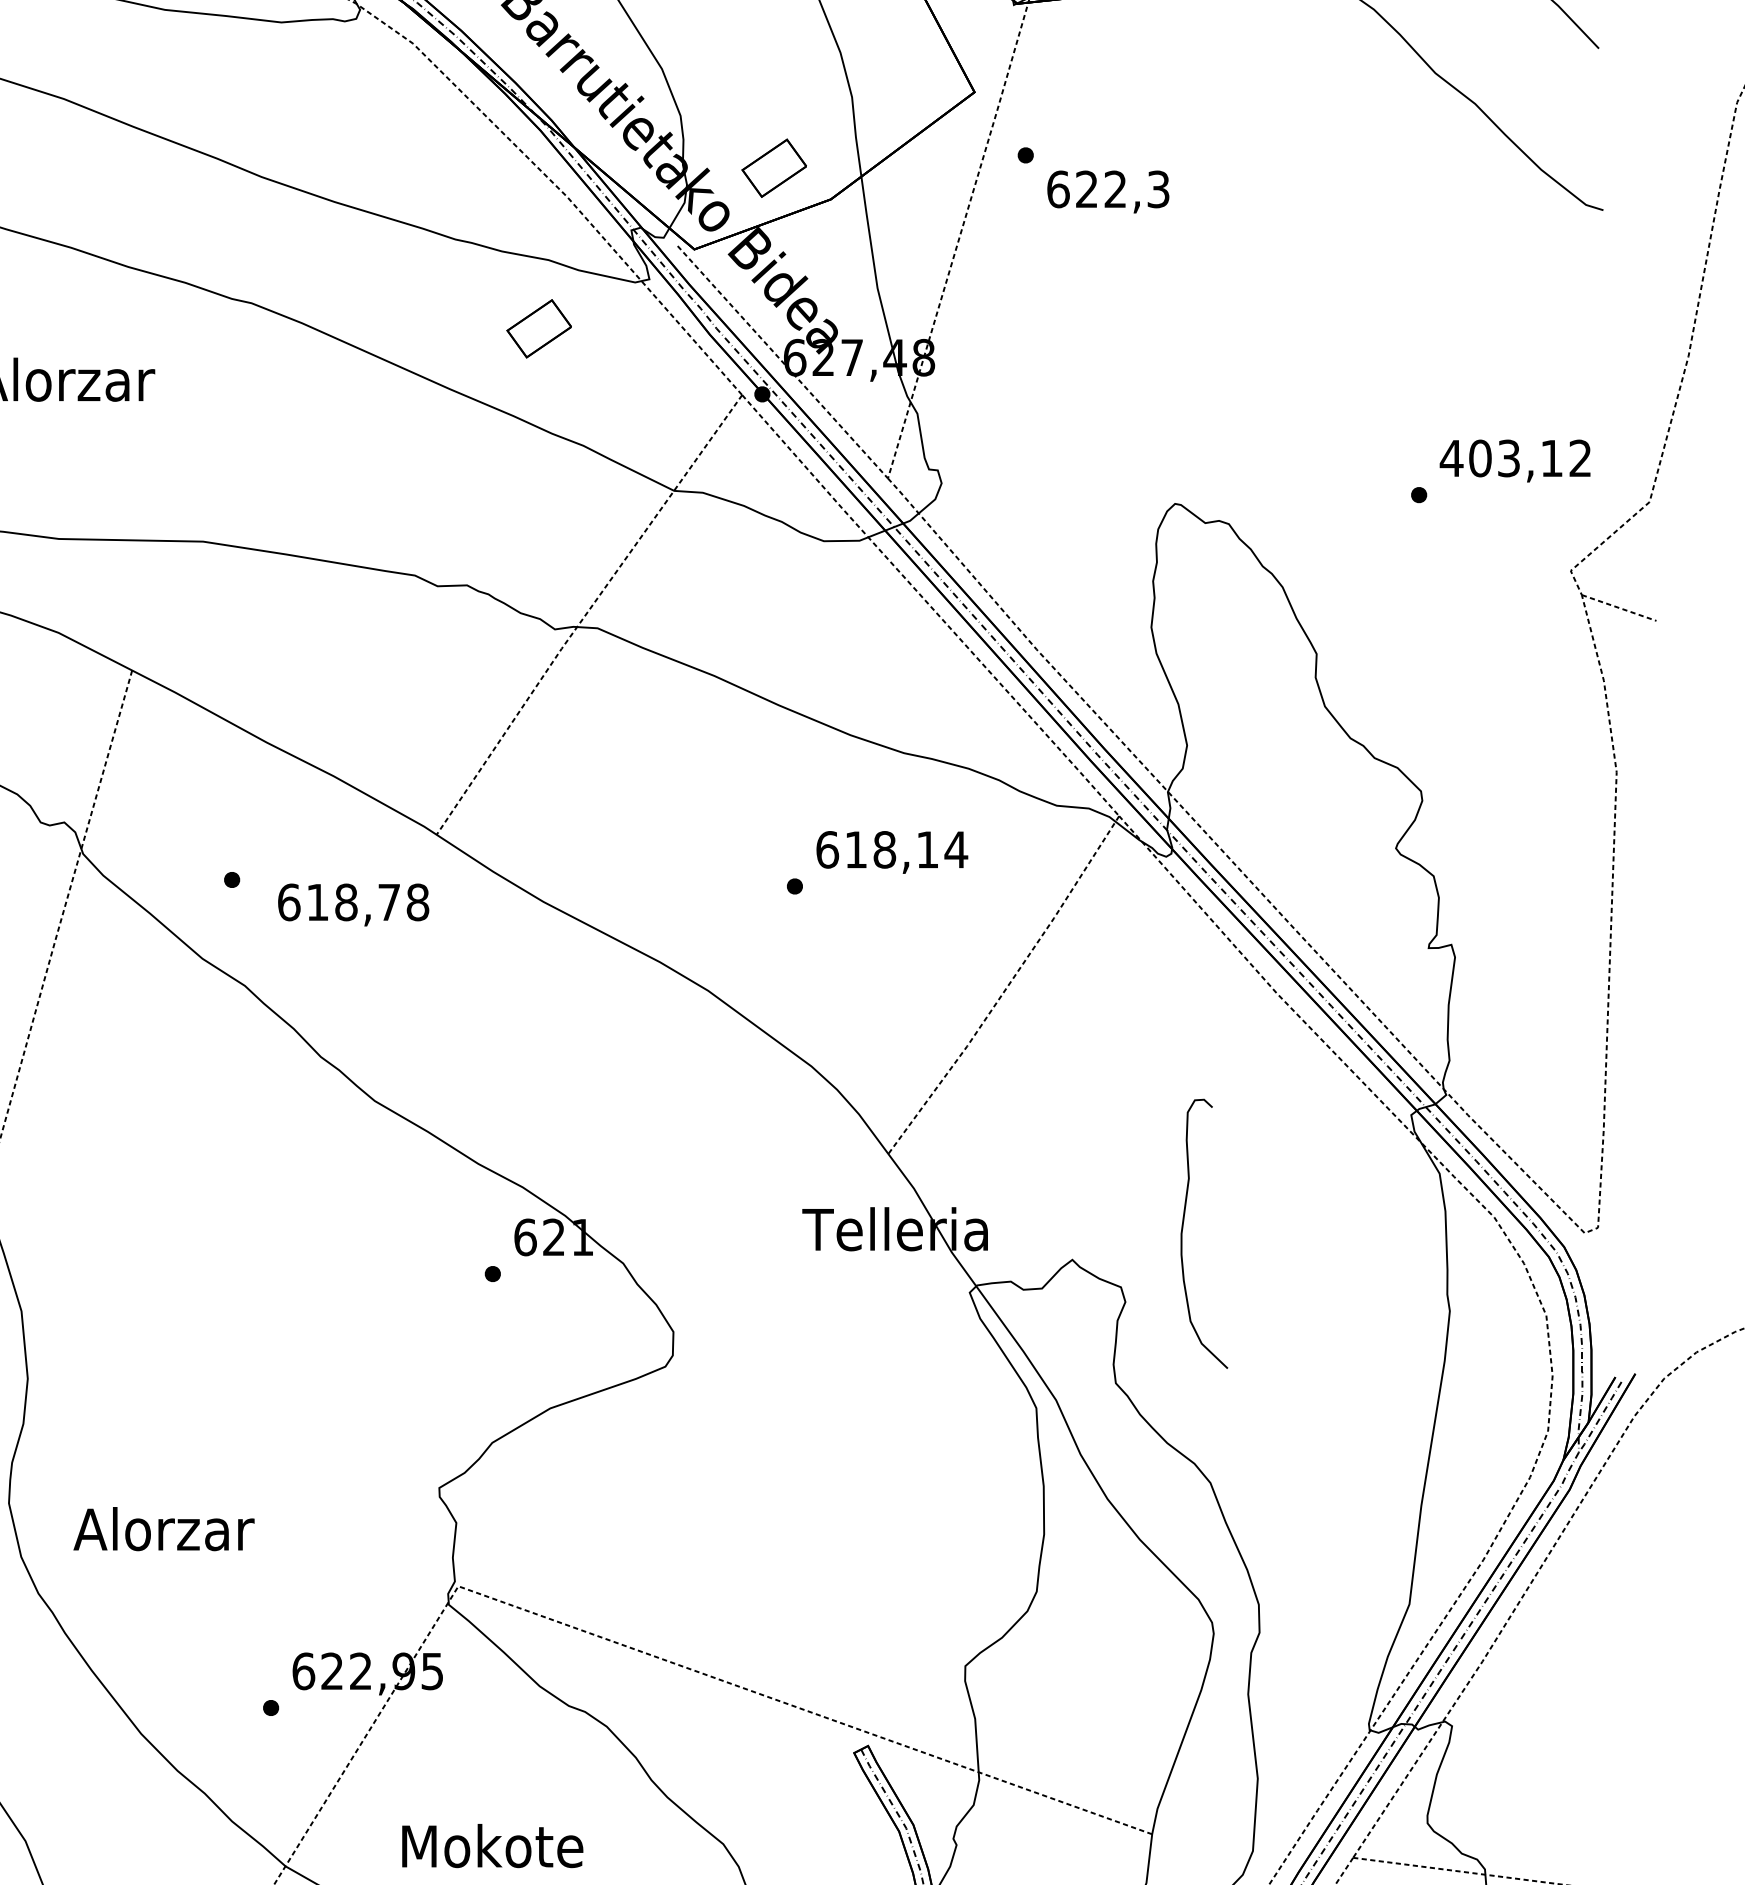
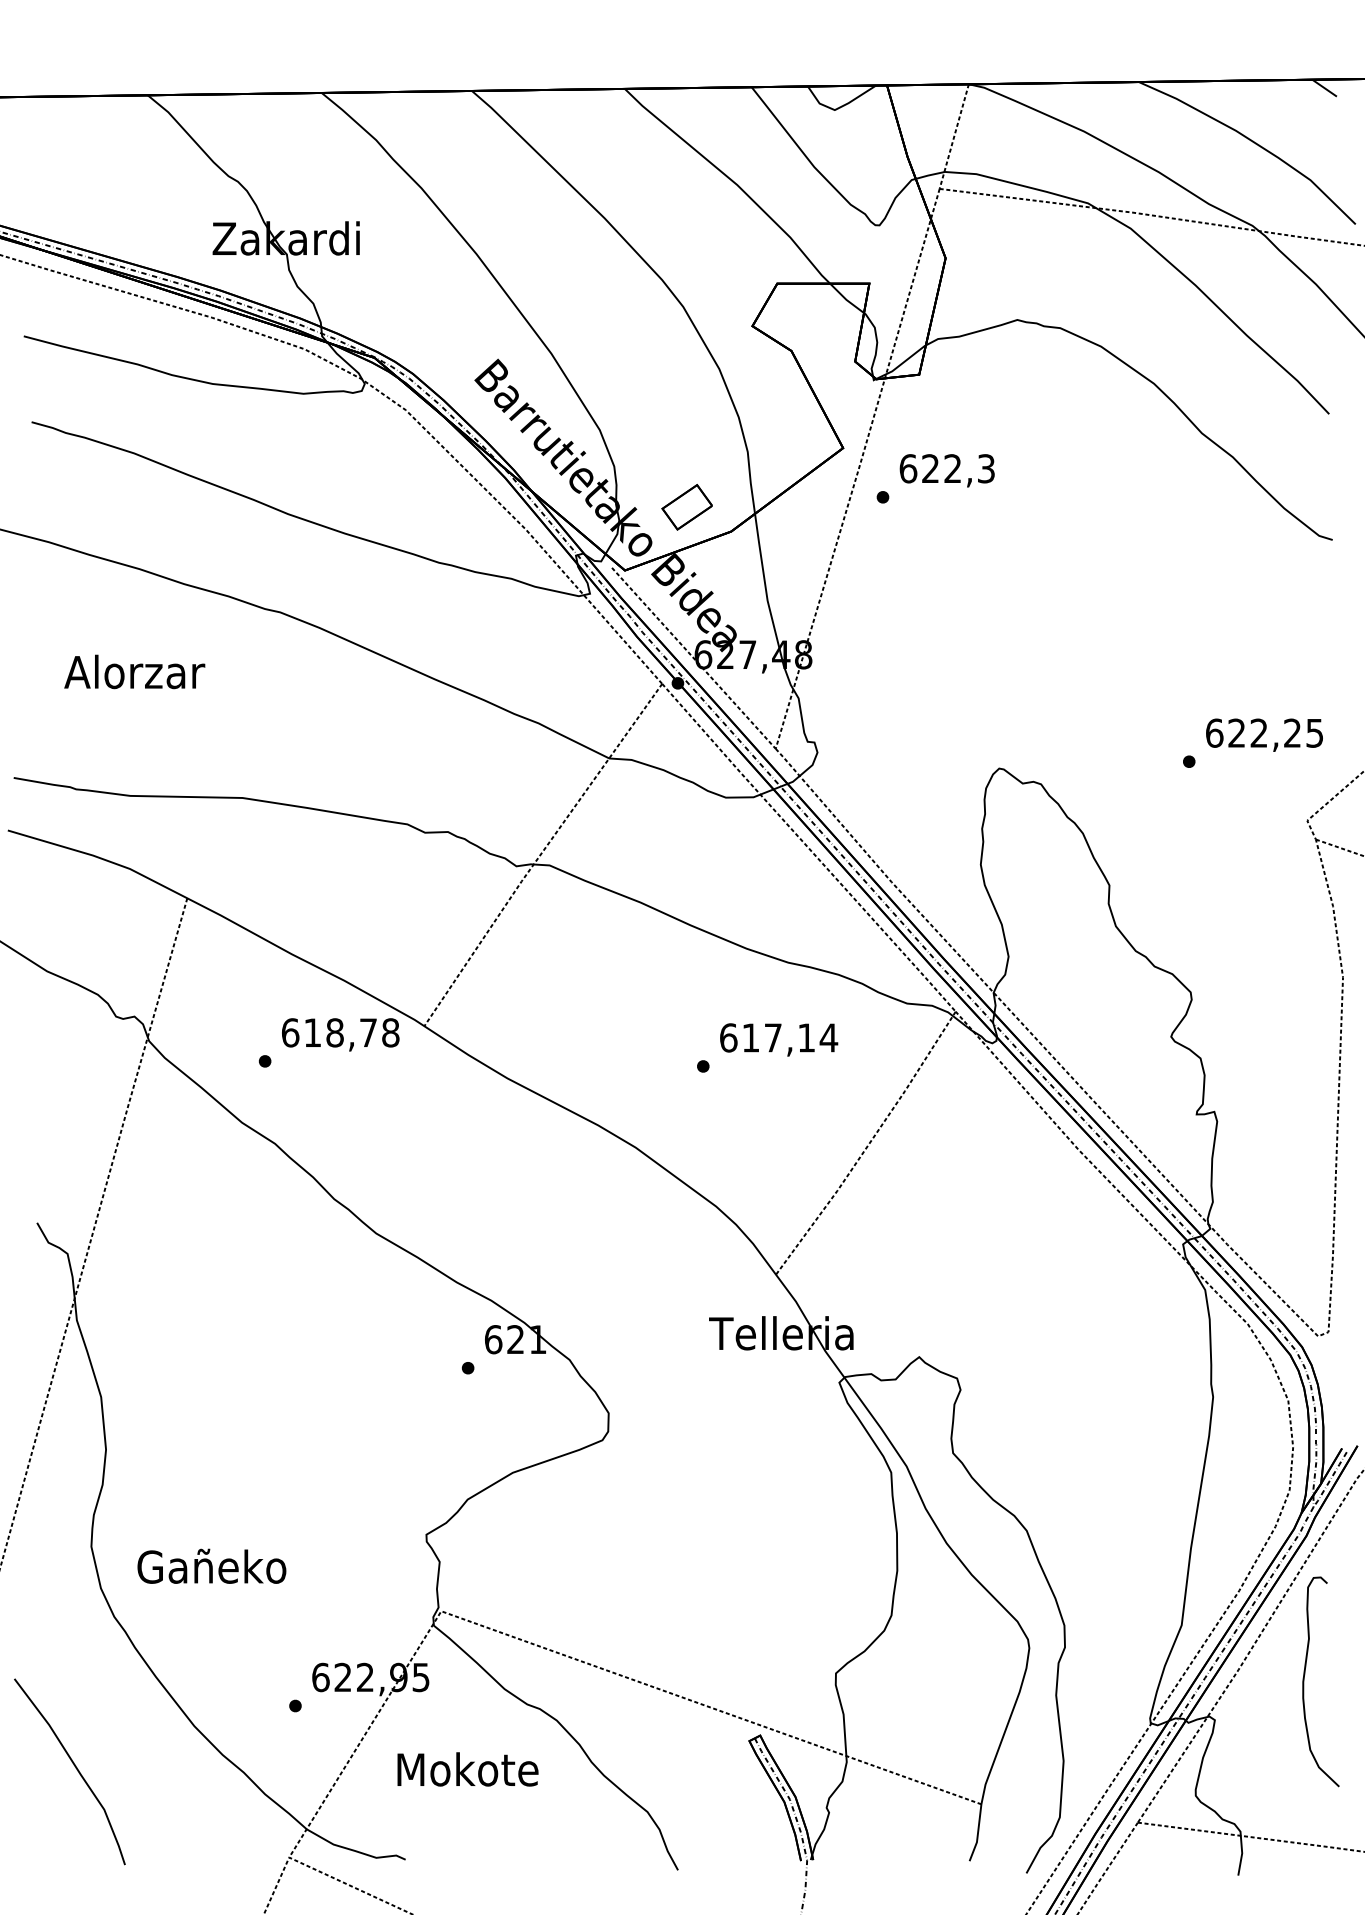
text: (1107, 191) -> (946, 470), moved
part: (538, 329) -> (503, 632), removed
text: (1514, 457) -> (1263, 732), 403,12 -> 622,25
text: (883, 849) -> (772, 1037), 618,14 -> 617,14
text: (353, 904) -> (340, 1034), moved
curve: (1183, 1233) -> (1304, 1681), moved
text: (163, 1527) -> (211, 1565), Alorzar -> Gañeko
text: (492, 1846) -> (467, 1769), moved

